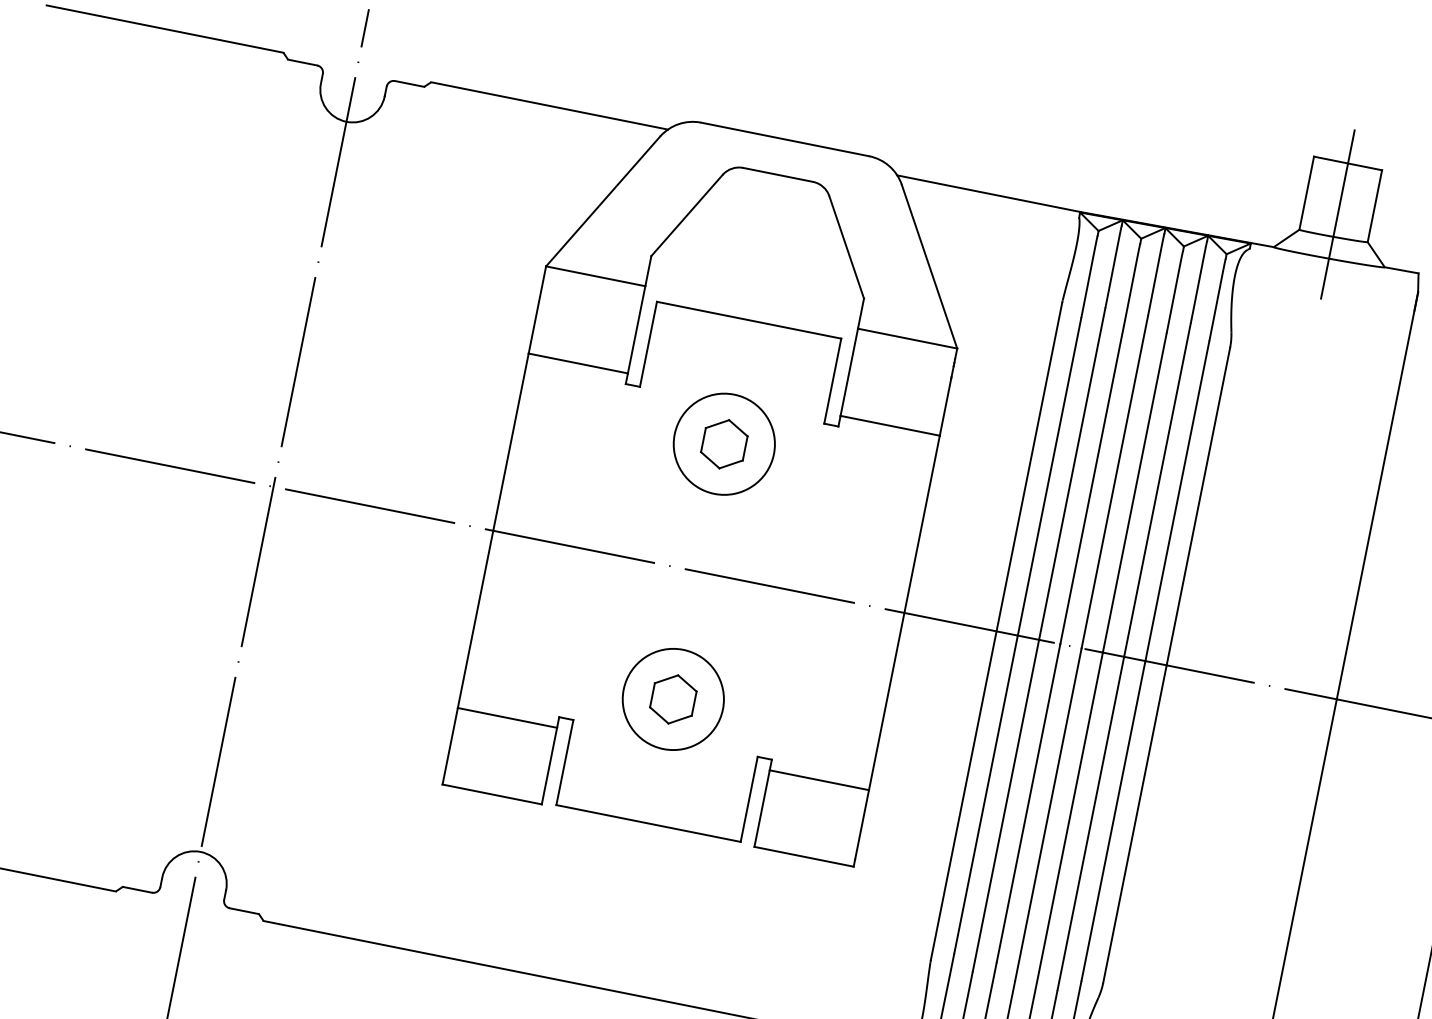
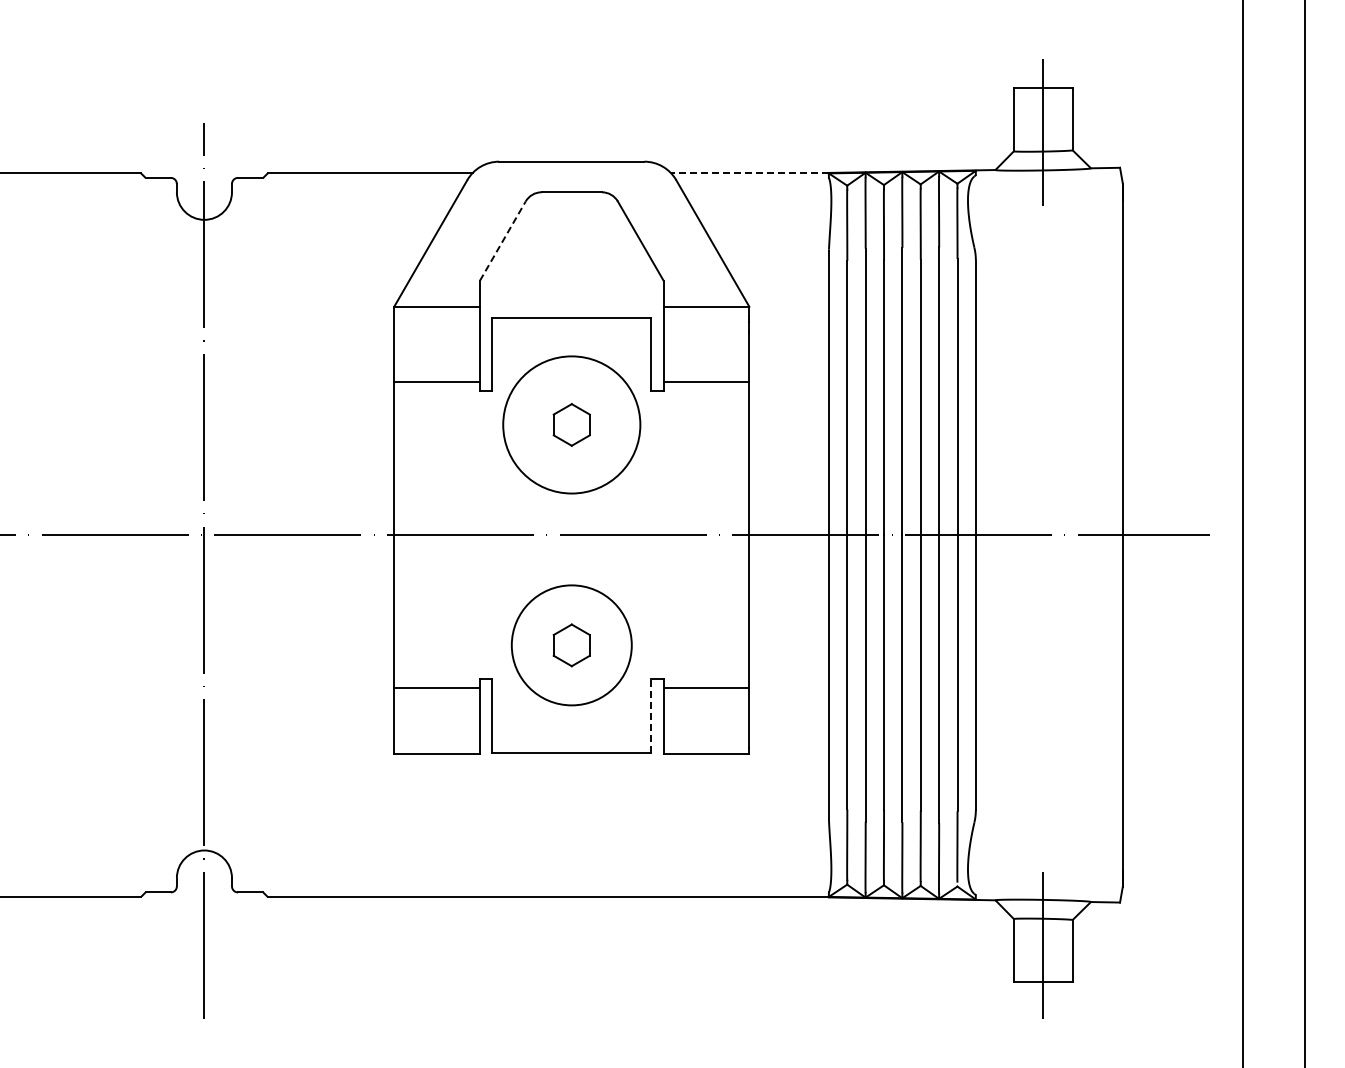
line: (988, 193) -> (749, 172), solid -> dashed
line: (686, 215) -> (502, 241), solid -> dashed
circle: (724, 443) -> (571, 424), size x1.6
circle: (672, 699) -> (571, 645), size x1.4
line: (749, 799) -> (651, 715), solid -> dashed

